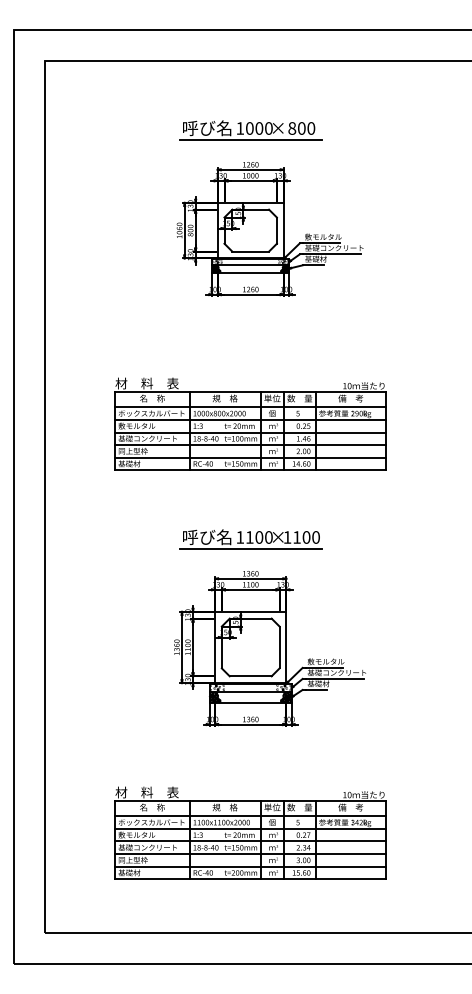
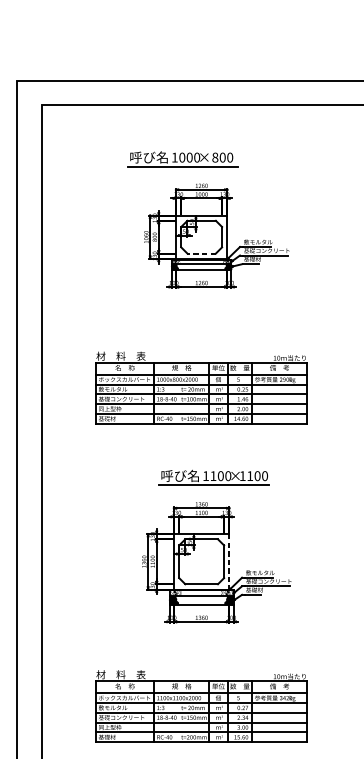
part: (250, 130) -> (182, 159), moved
line: (250, 251) -> (201, 253), solid -> dashed
part: (250, 539) -> (213, 477), moved
line: (286, 647) -> (229, 561), solid -> dashed

